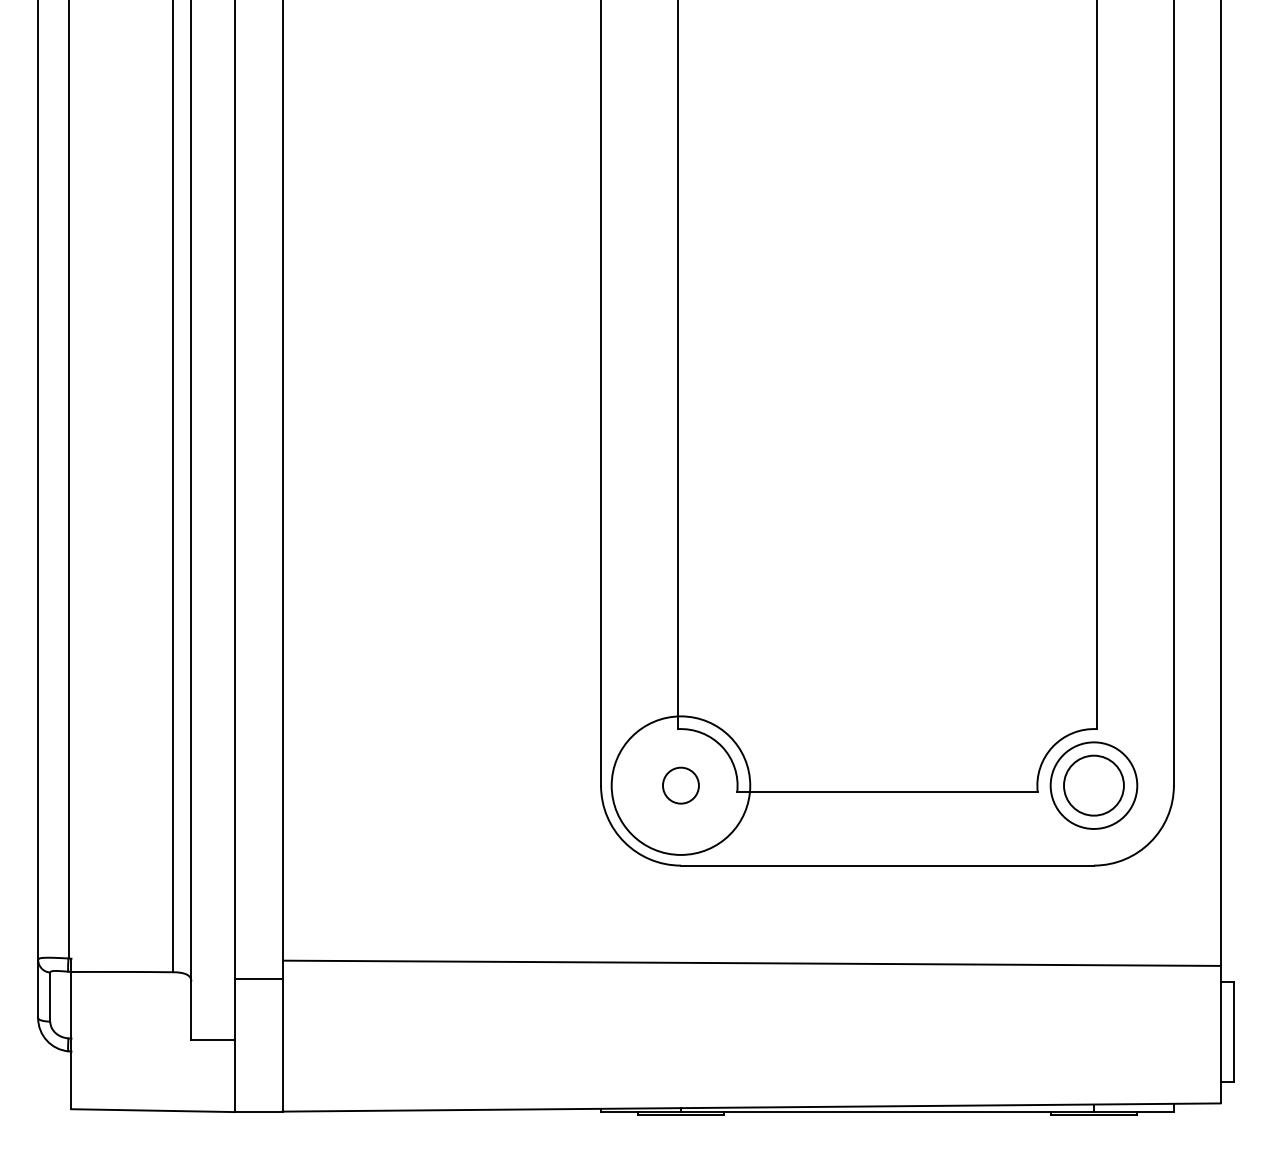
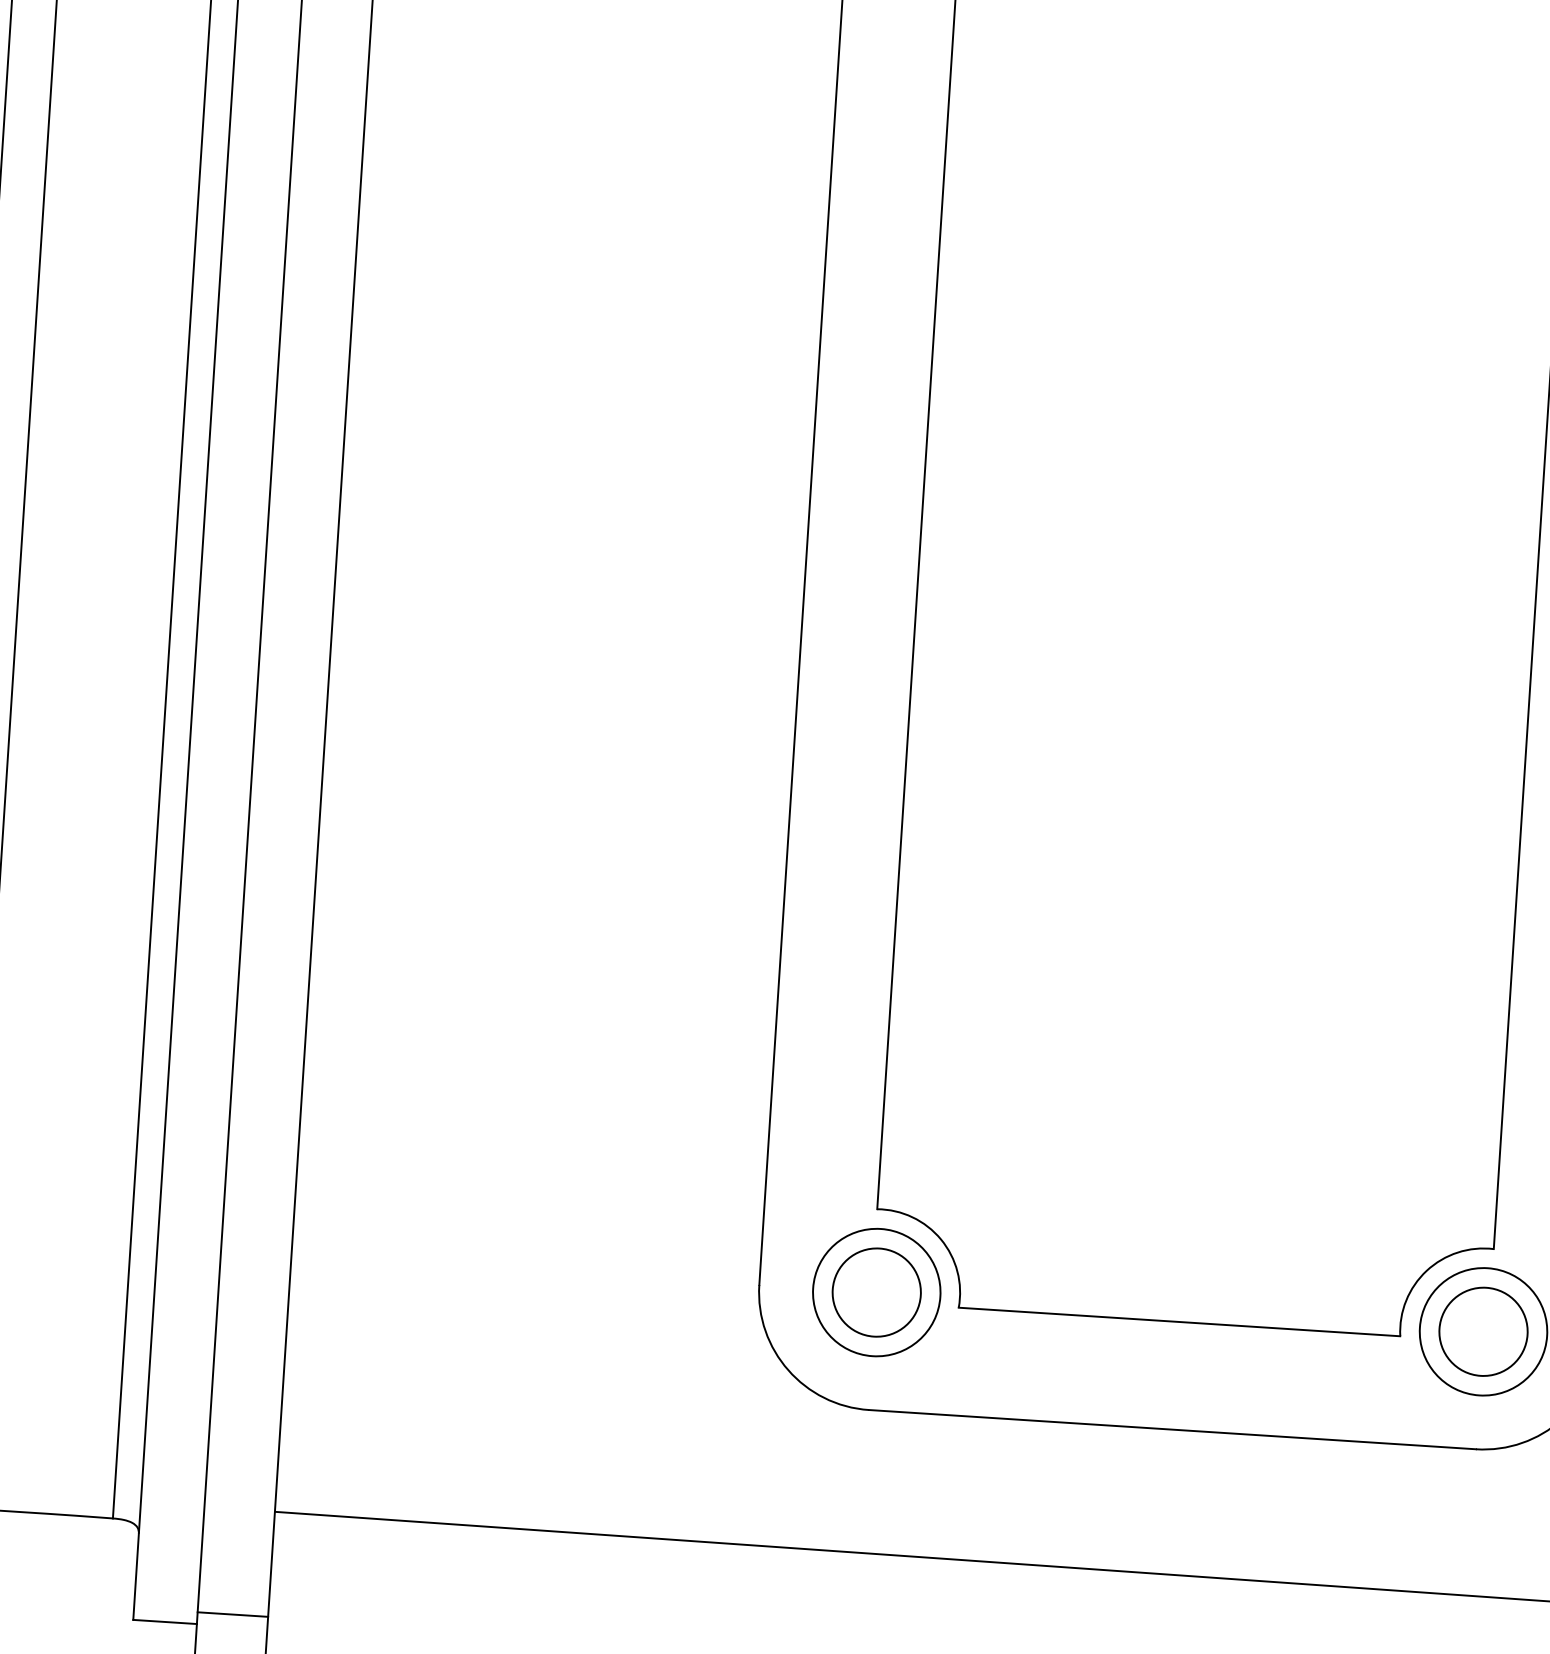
circle: (680, 785) -> (876, 1292), size x0.62
circle: (680, 785) -> (876, 1292), size x1.67
line: (258, 979) -> (232, 1615), moved

